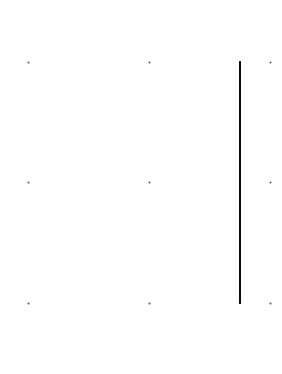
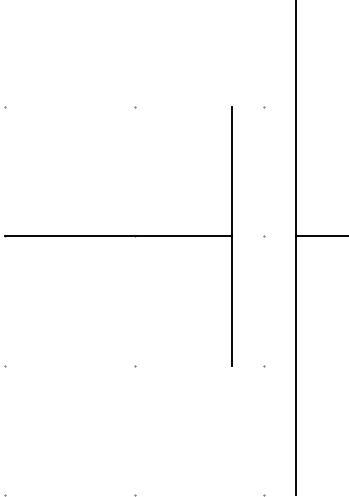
line: (134, 182) -> (118, 236), added

